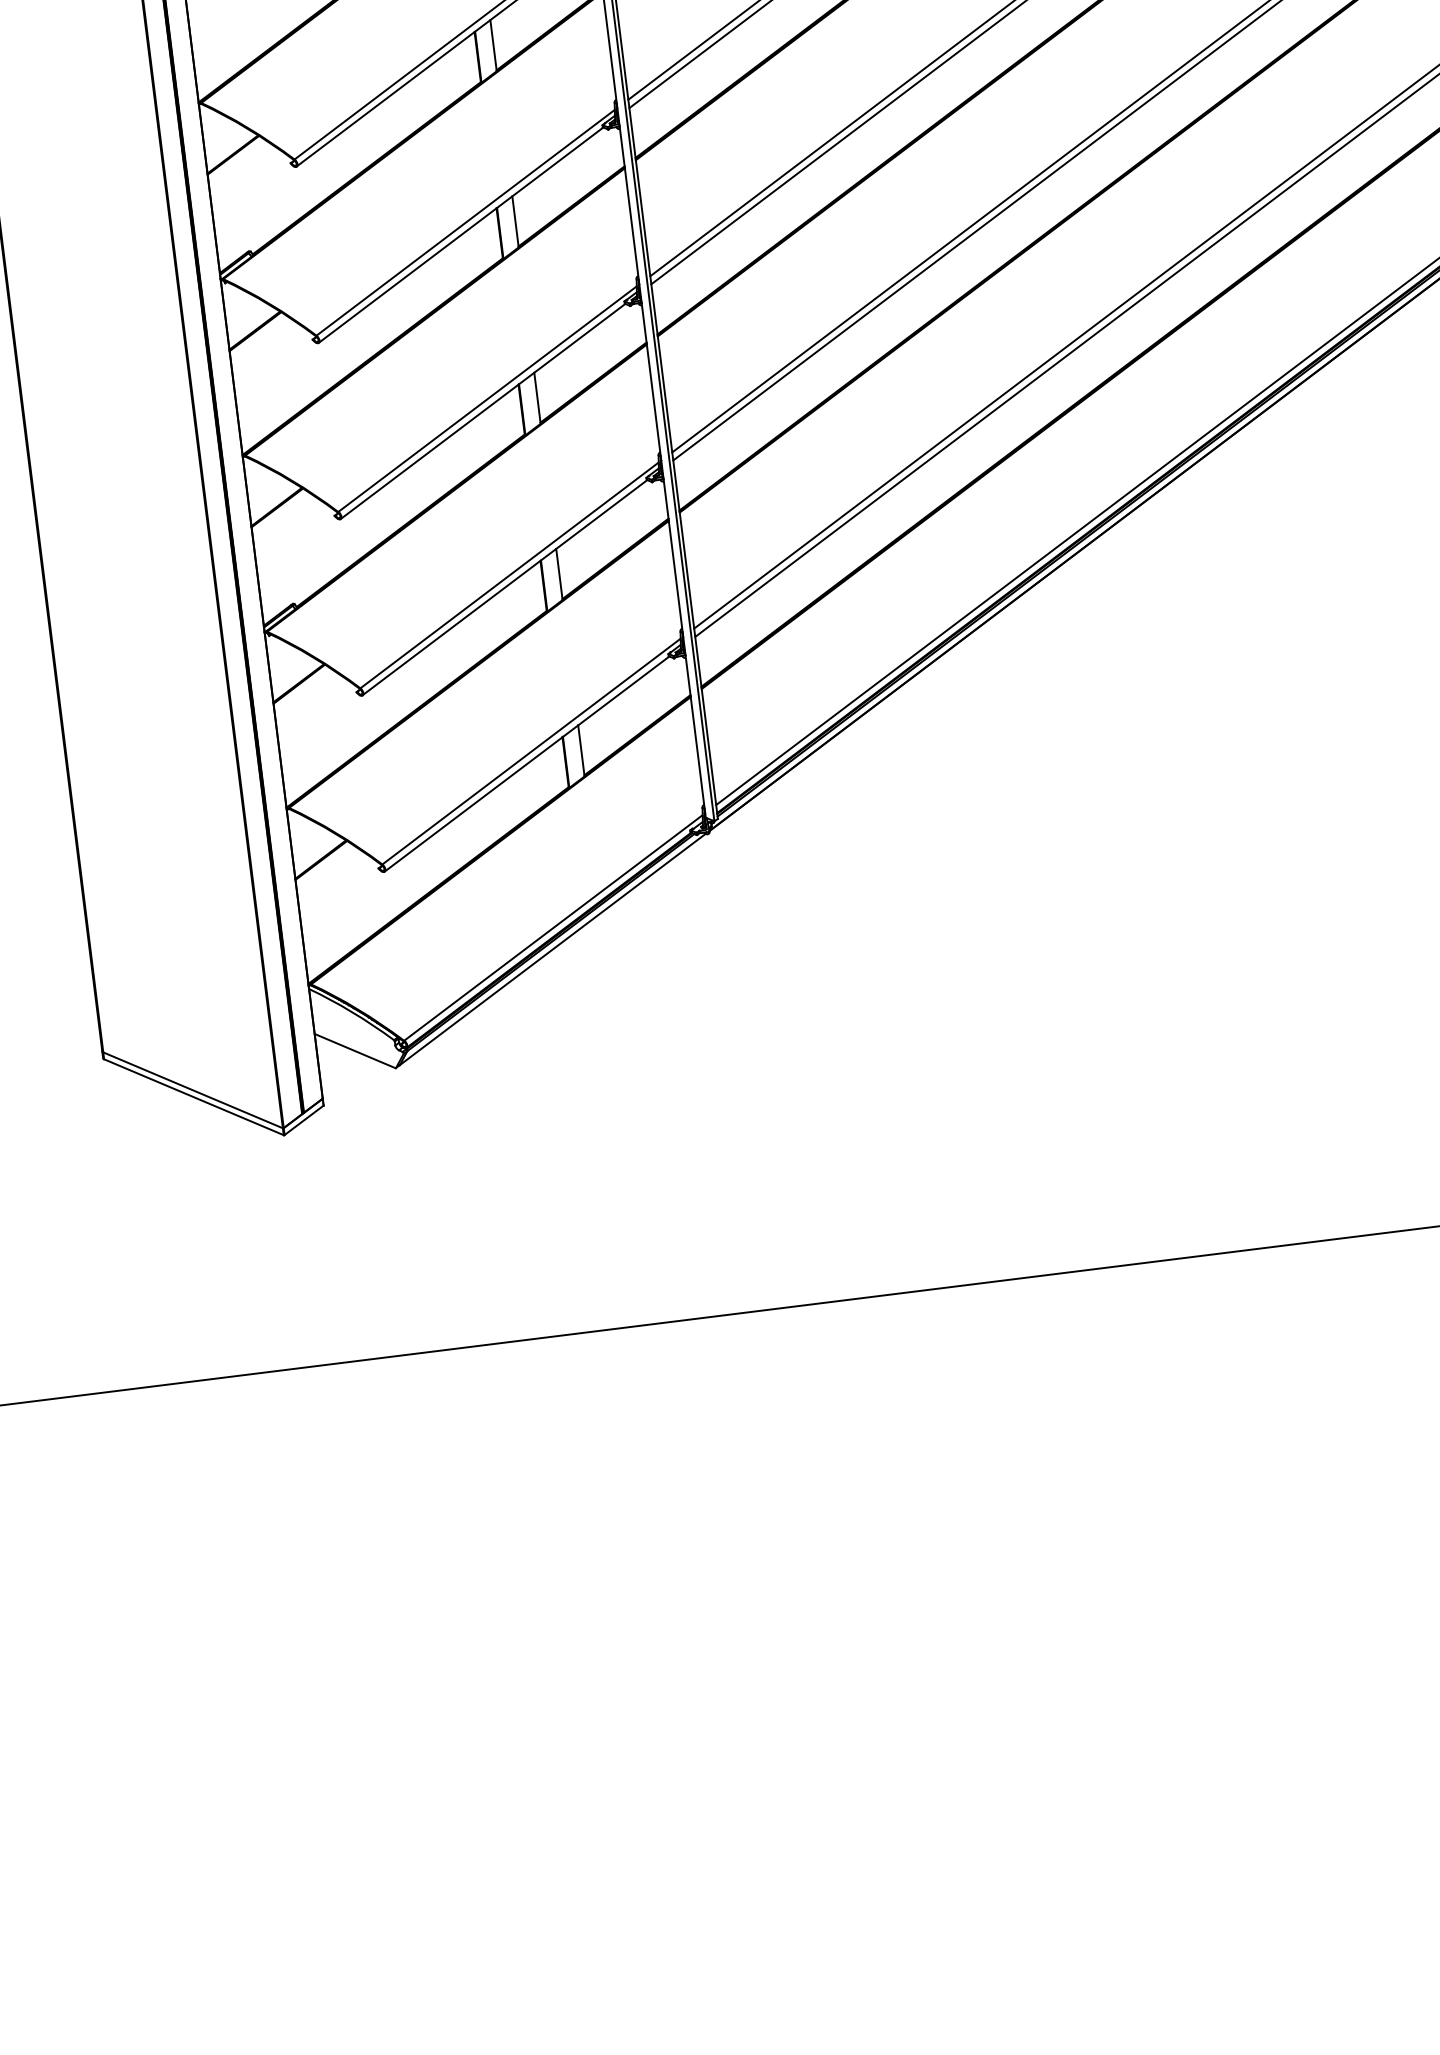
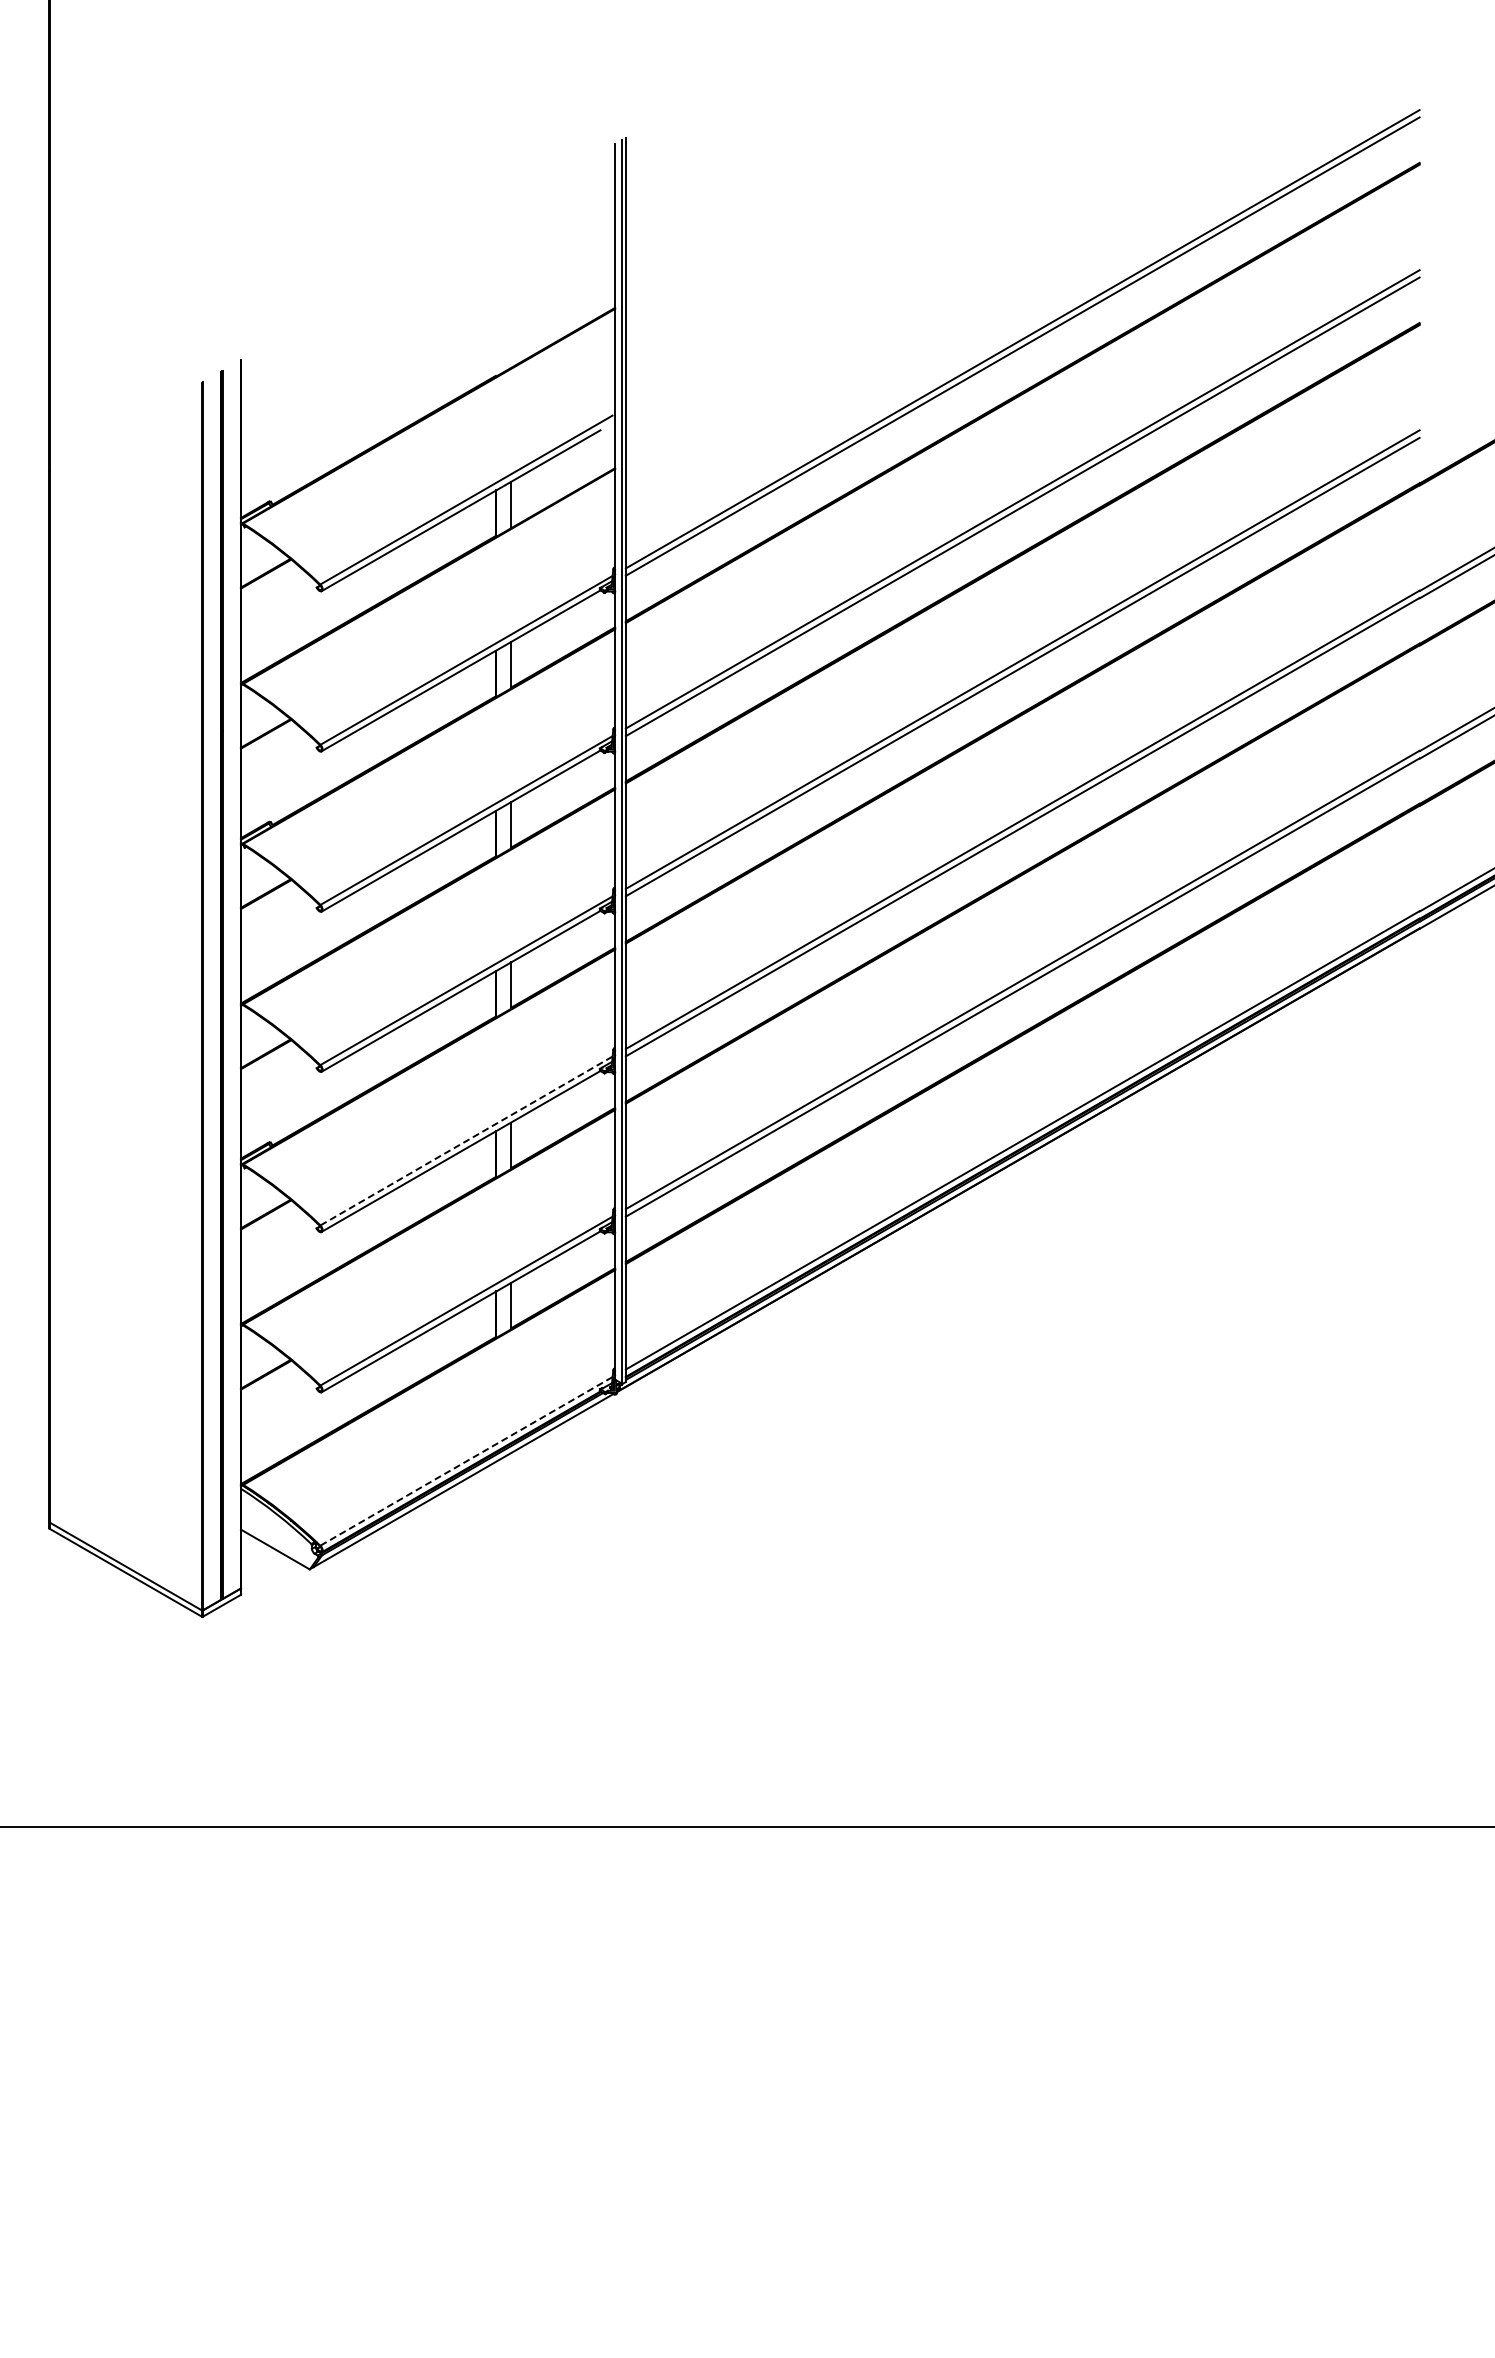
line: (509, 575) -> (466, 1141), solid -> dashed
line: (553, 928) -> (466, 1461), solid -> dashed

